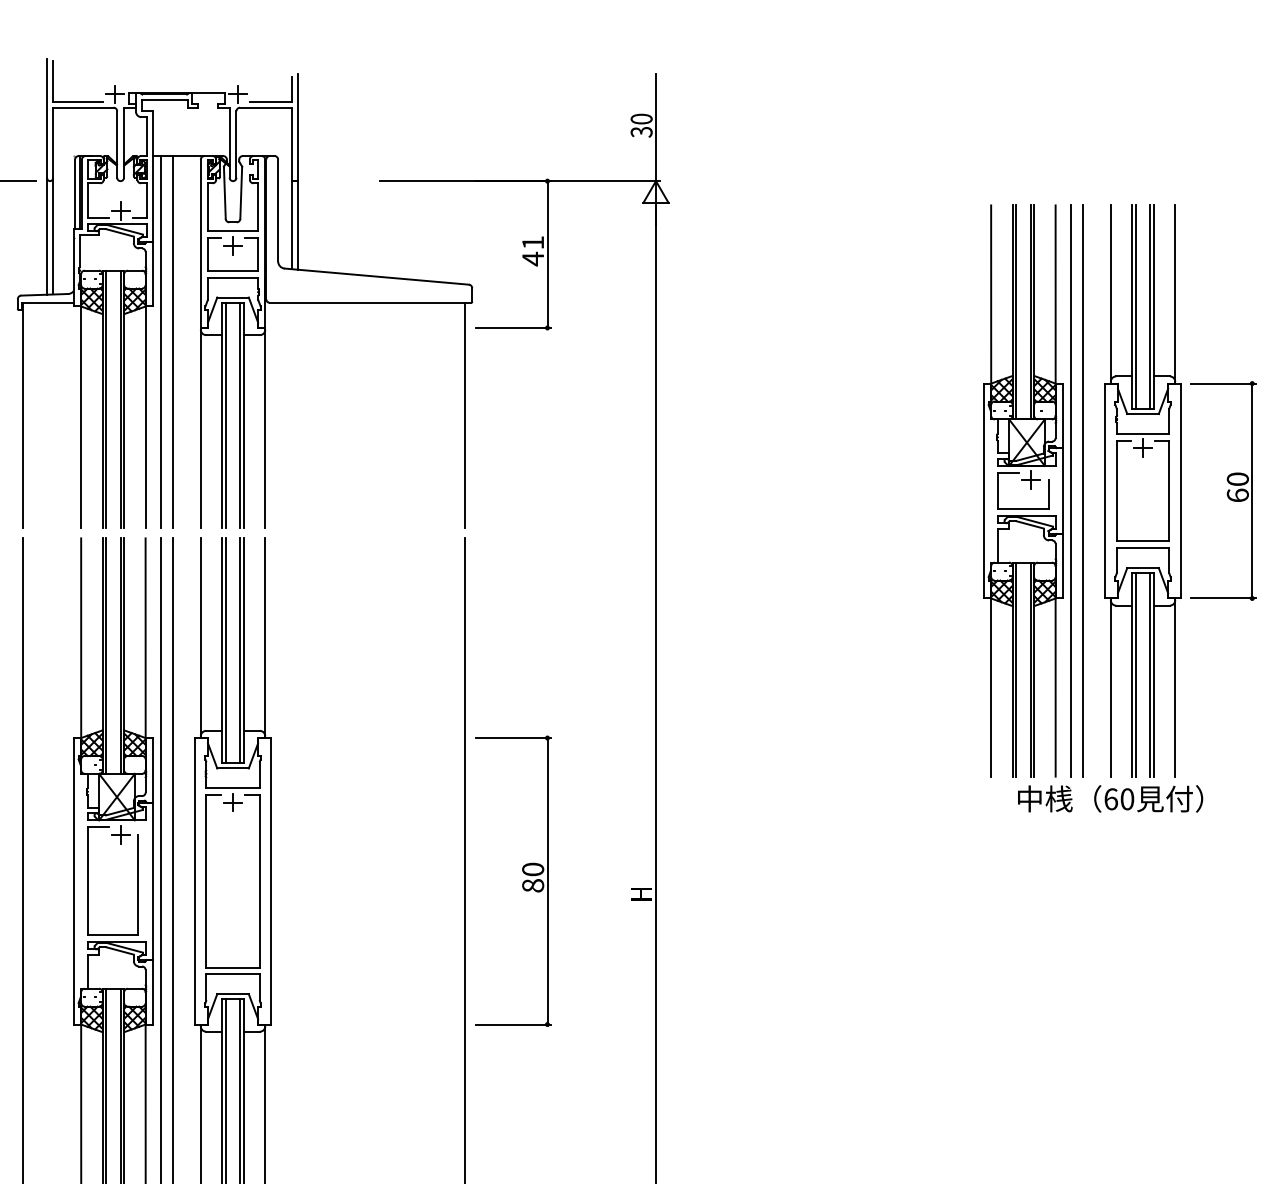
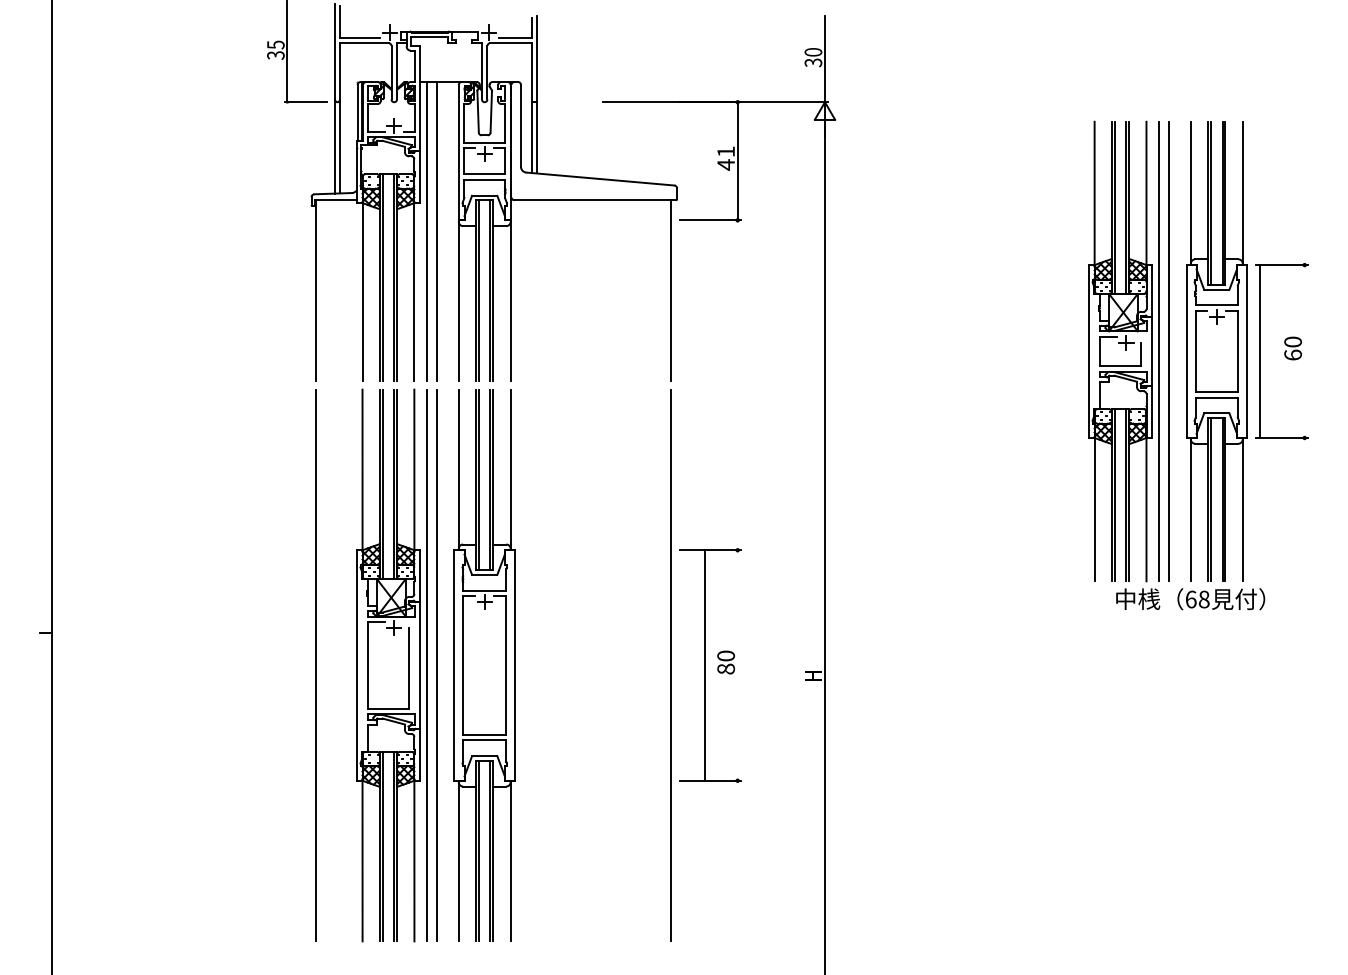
line: (1252, 490) -> (1259, 351), moved
text: (1126, 799) -> (1203, 599), 60 -> 68
line: (547, 881) -> (704, 665), moved

